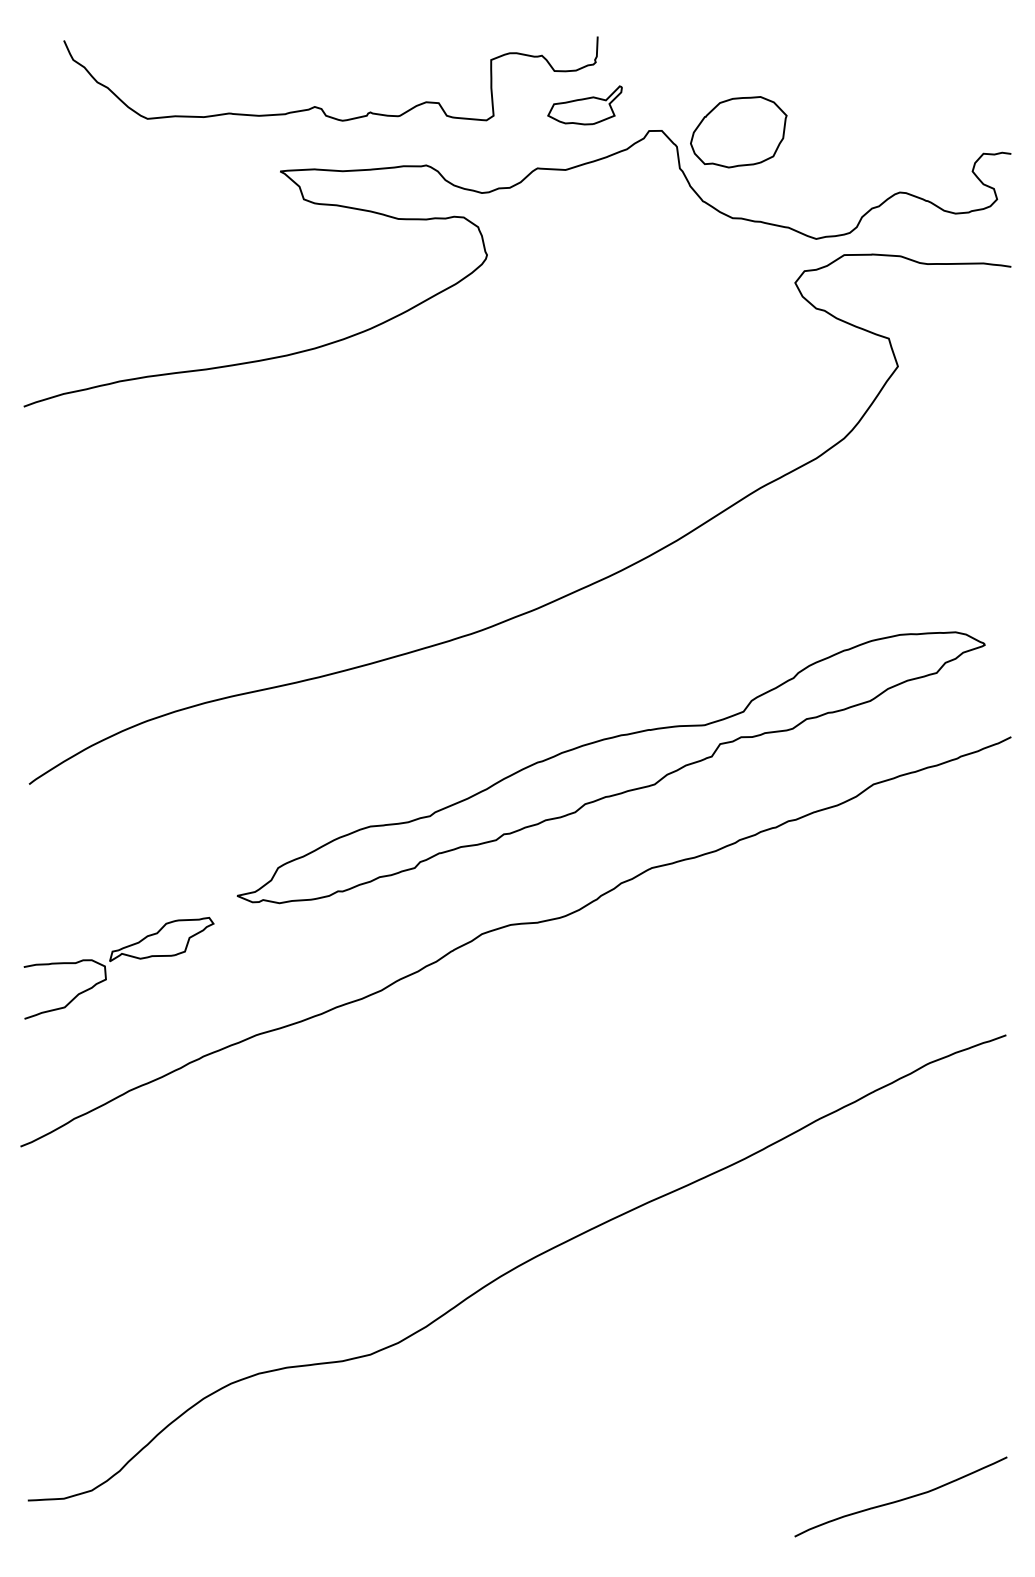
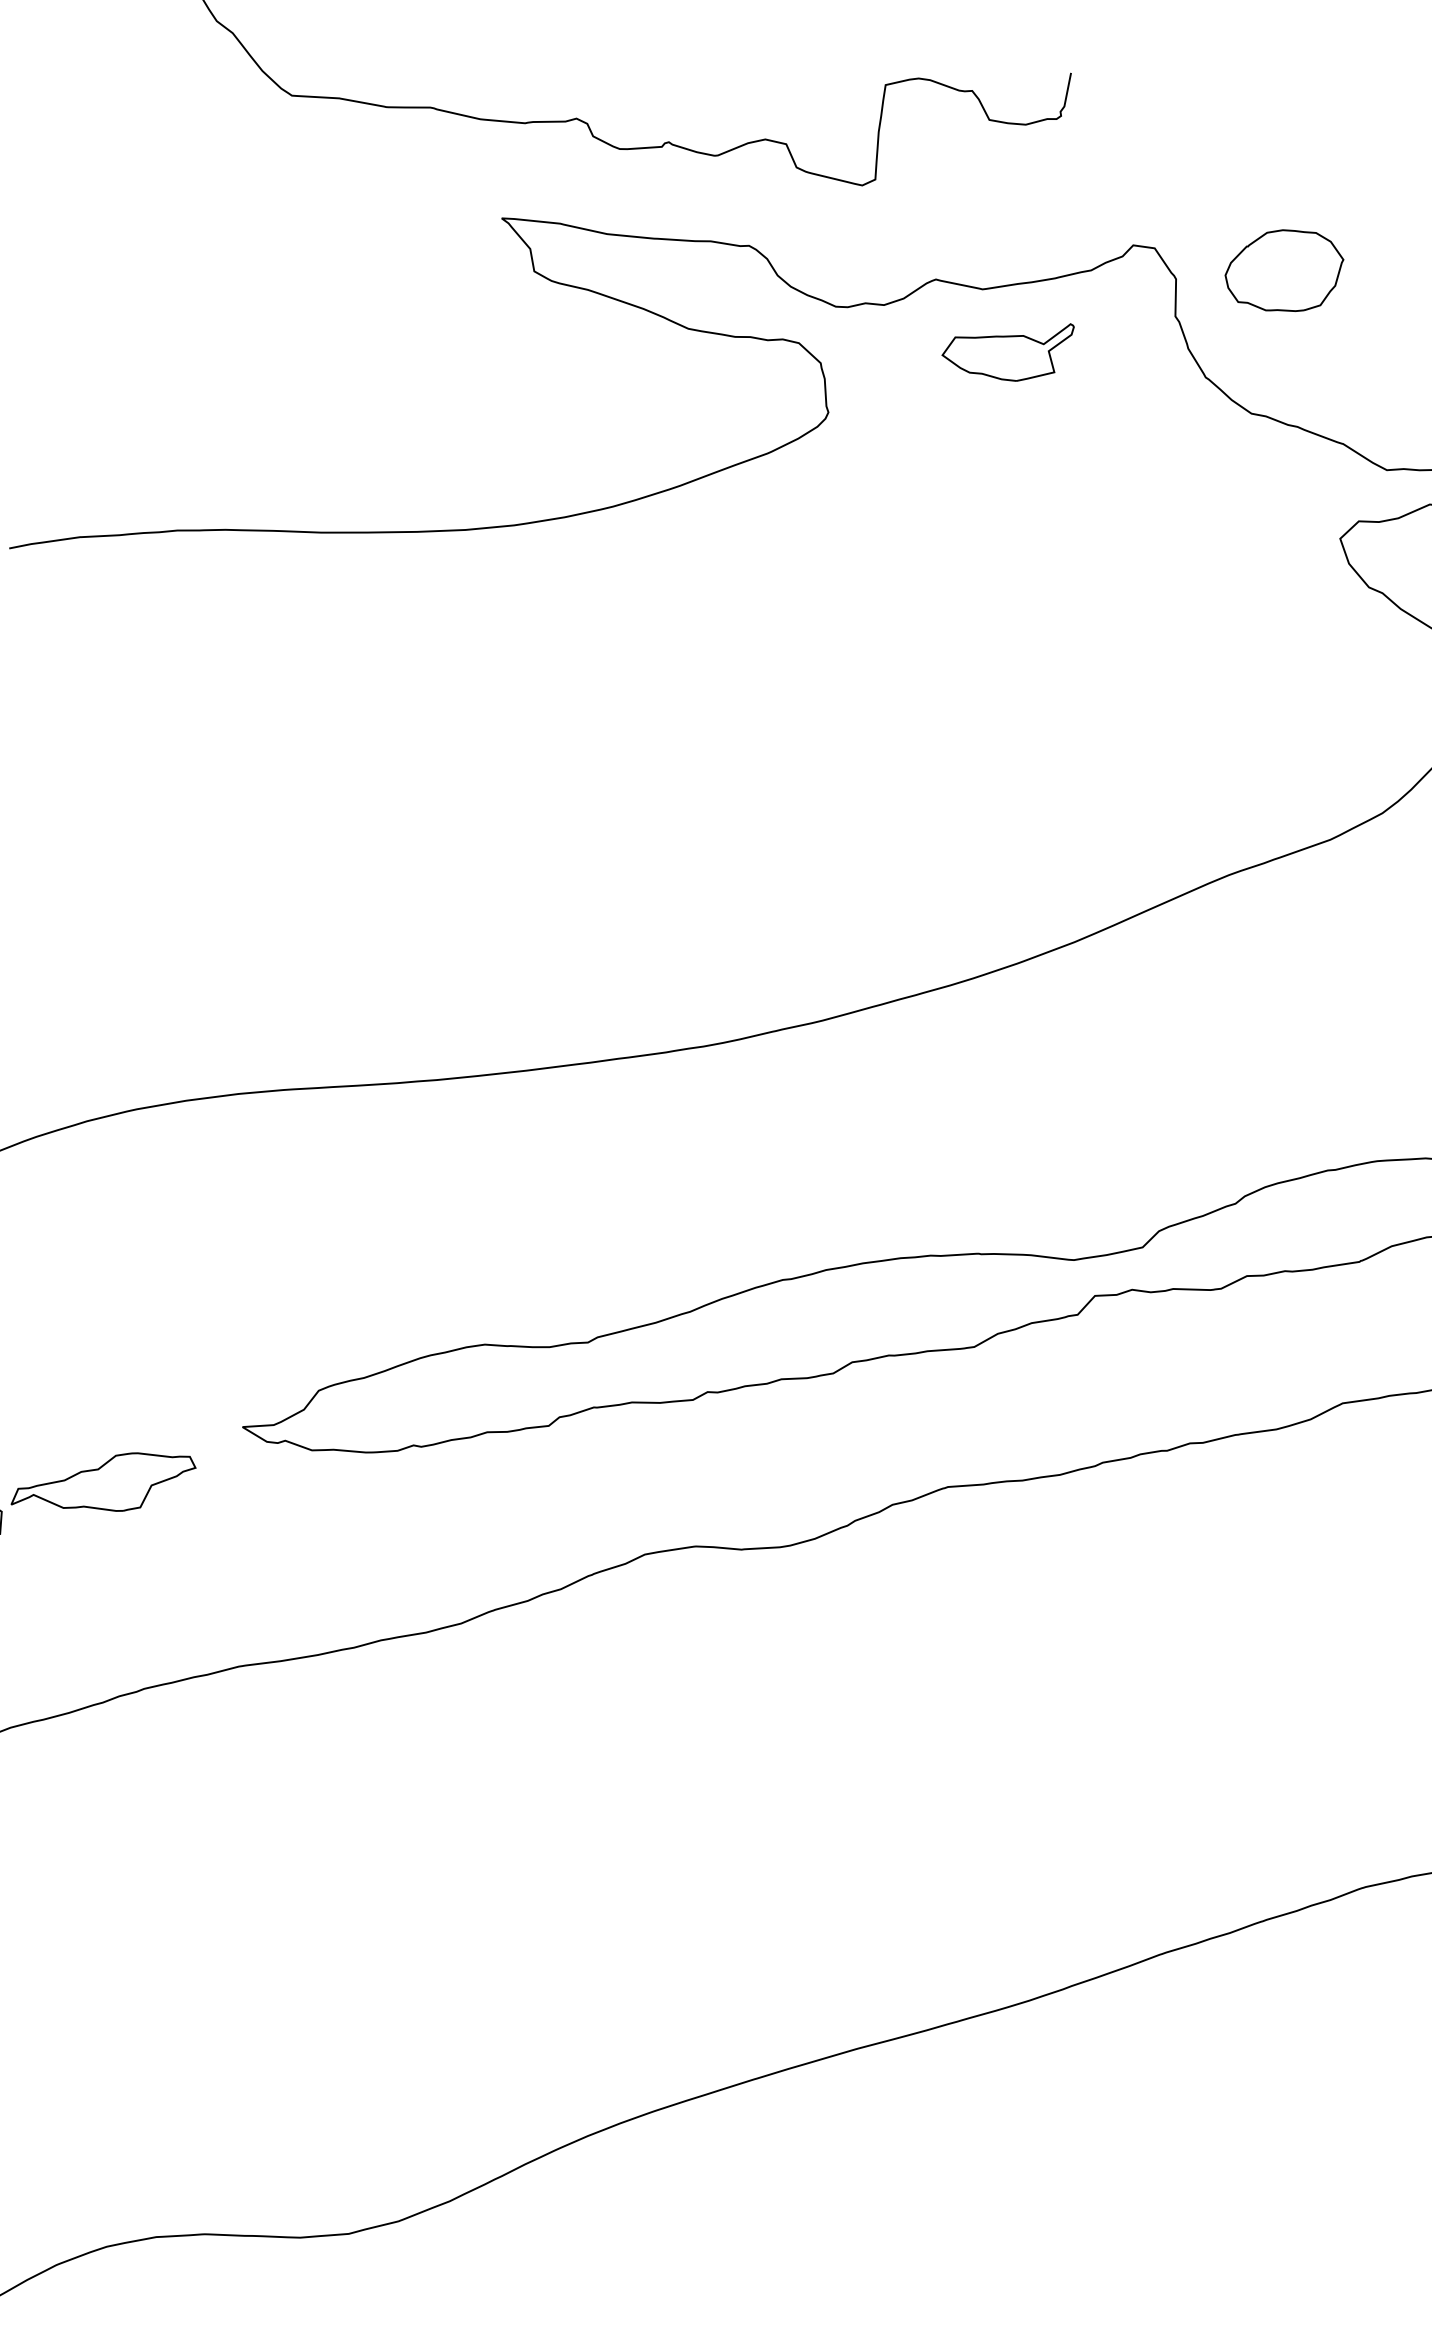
part: (584, 105) -> (1006, 347), moved
part: (738, 132) -> (1283, 270), size x0.7

